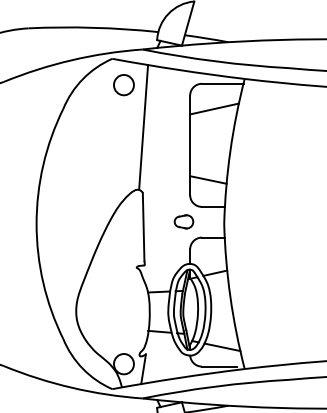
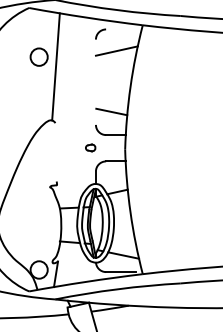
line: (222, 83) -> (123, 29), removed
part: (123, 85) -> (38, 57), moved
line: (190, 145) -> (96, 82), removed
part: (183, 221) -> (90, 147), size x0.6
line: (143, 227) -> (55, 152), removed

